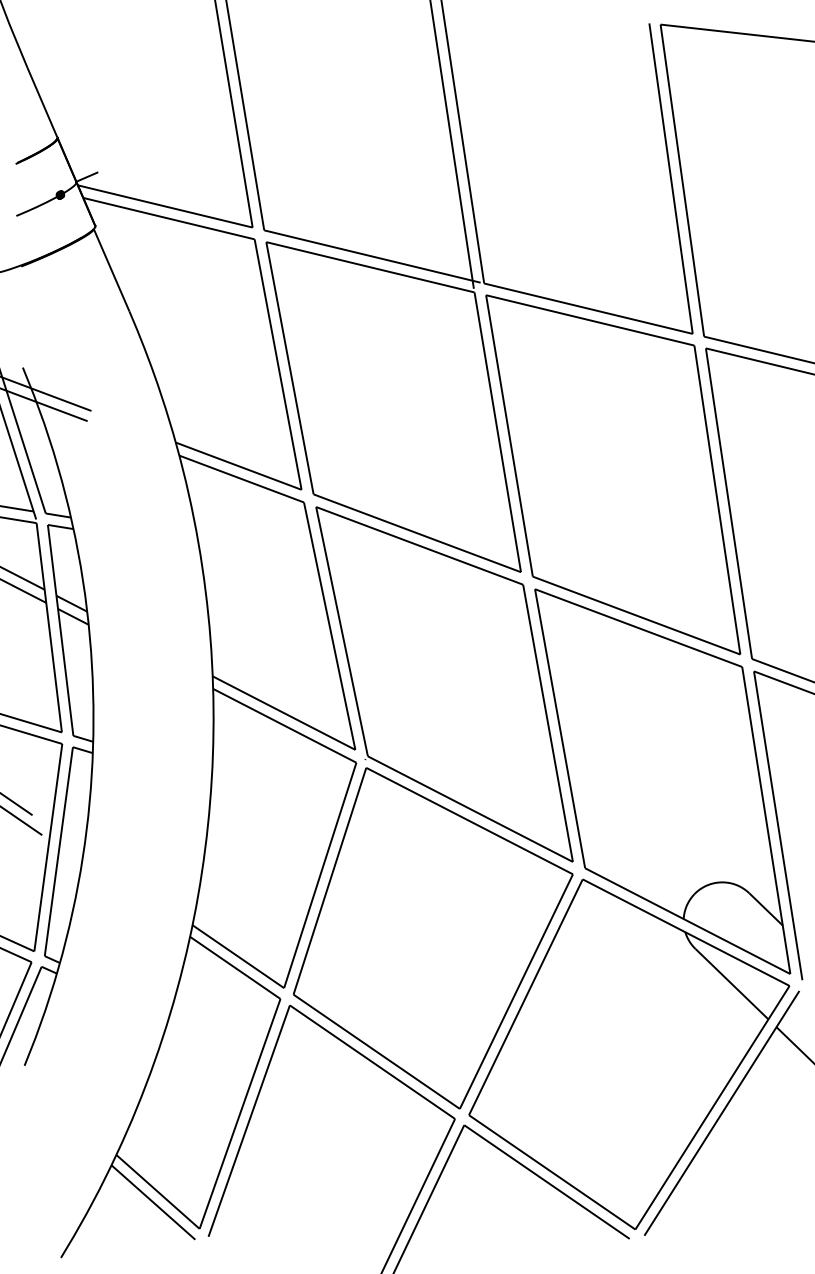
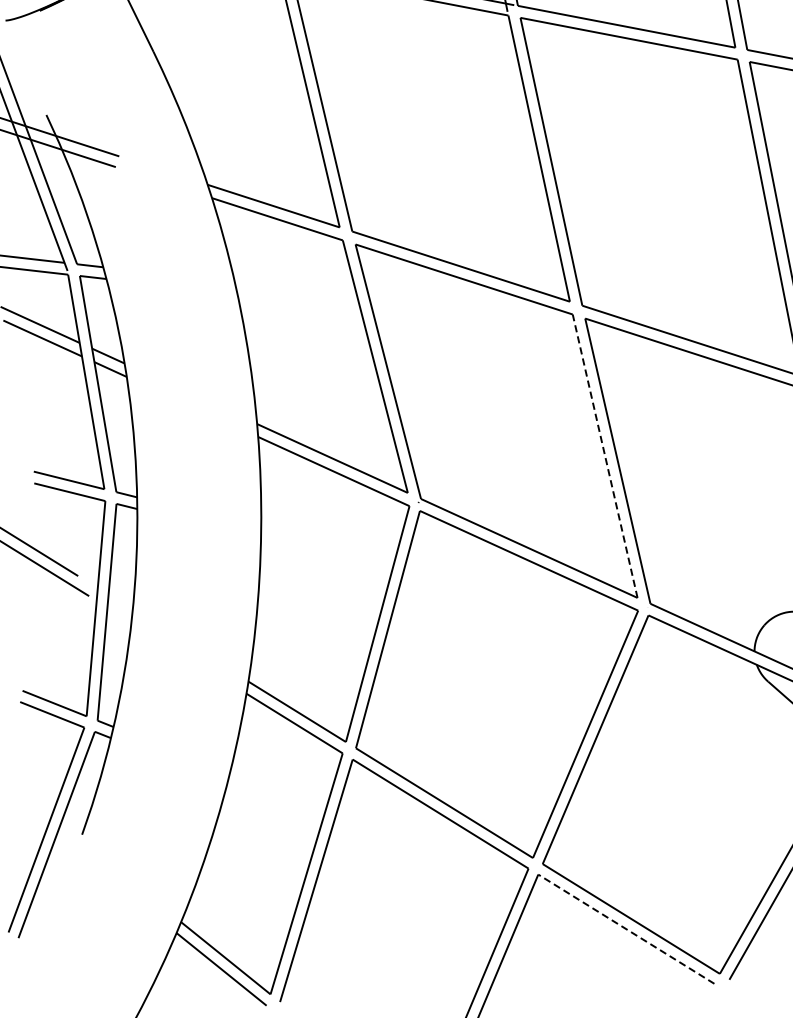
line: (548, 723) -> (605, 456), solid -> dashed
line: (546, 1181) -> (625, 928), solid -> dashed

